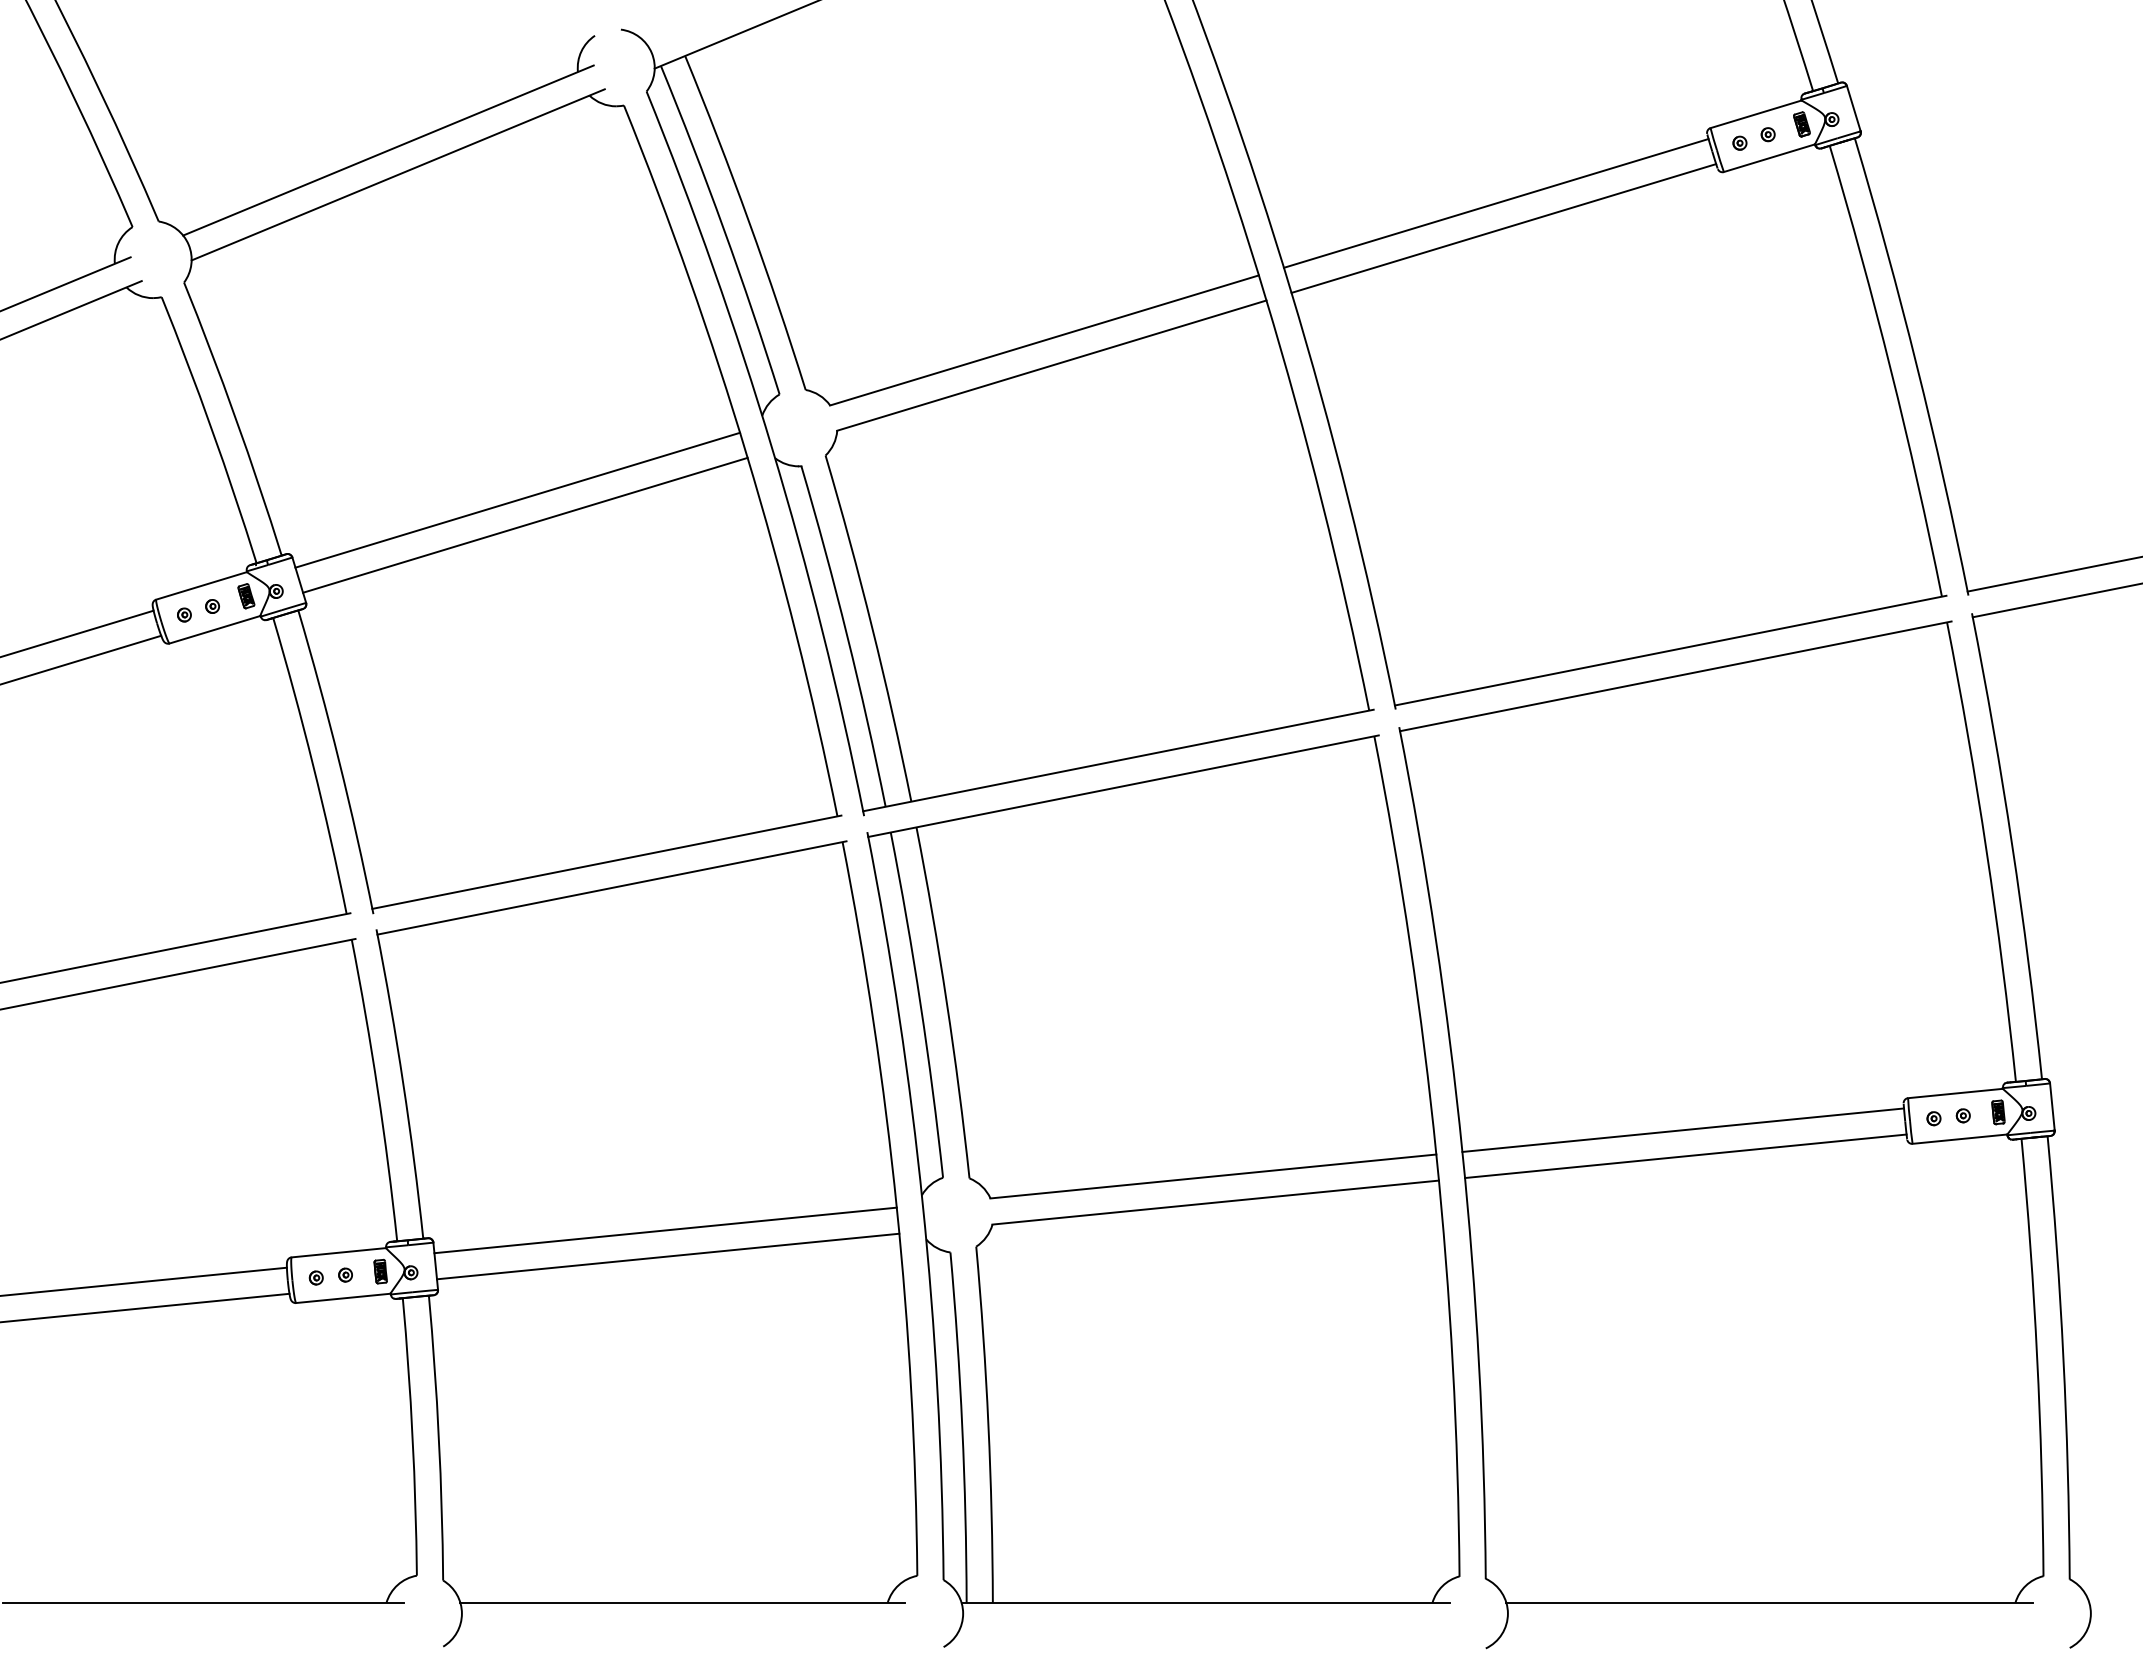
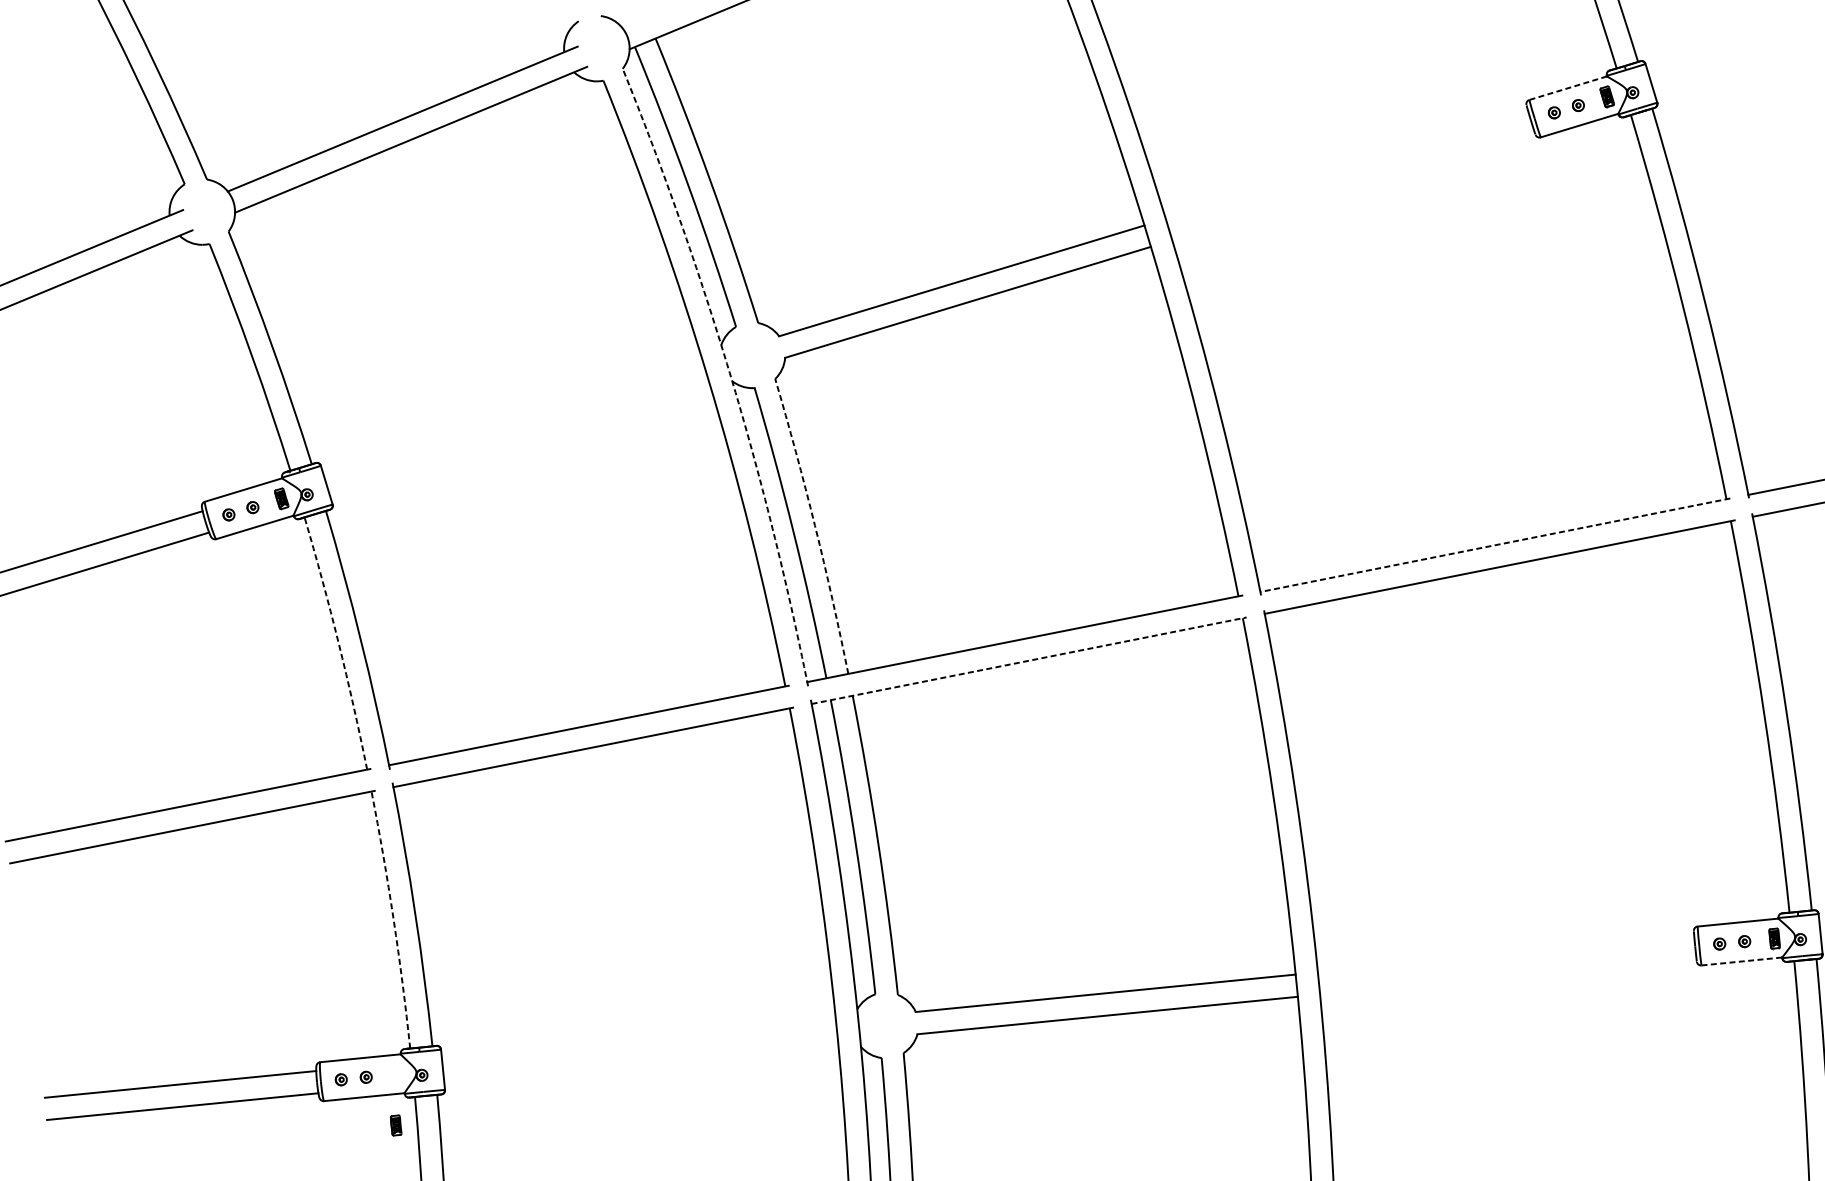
line: (1756, 114) -> (1568, 88), solid -> dashed
line: (1495, 203) -> (1346, 164), removed
line: (1503, 228) -> (1352, 185), removed
arc: (772, 448) -> (730, 372), solid -> dashed
line: (517, 499) -> (512, 416), removed
line: (525, 524) -> (519, 437), removed
arc: (872, 627) -> (815, 525), solid -> dashed
line: (1670, 650) -> (1495, 545), solid -> dashed
arc: (313, 765) -> (338, 643), solid -> dashed
line: (1124, 786) -> (1029, 660), solid -> dashed
arc: (377, 1090) -> (393, 920), solid -> dashed
line: (1683, 1129) -> (1506, 953), removed
line: (1960, 1139) -> (1742, 961), solid -> dashed
line: (1685, 1156) -> (1507, 976), removed
line: (665, 1230) -> (638, 1039), removed
line: (668, 1256) -> (641, 1061), removed
part: (380, 1271) -> (395, 1125), moved

